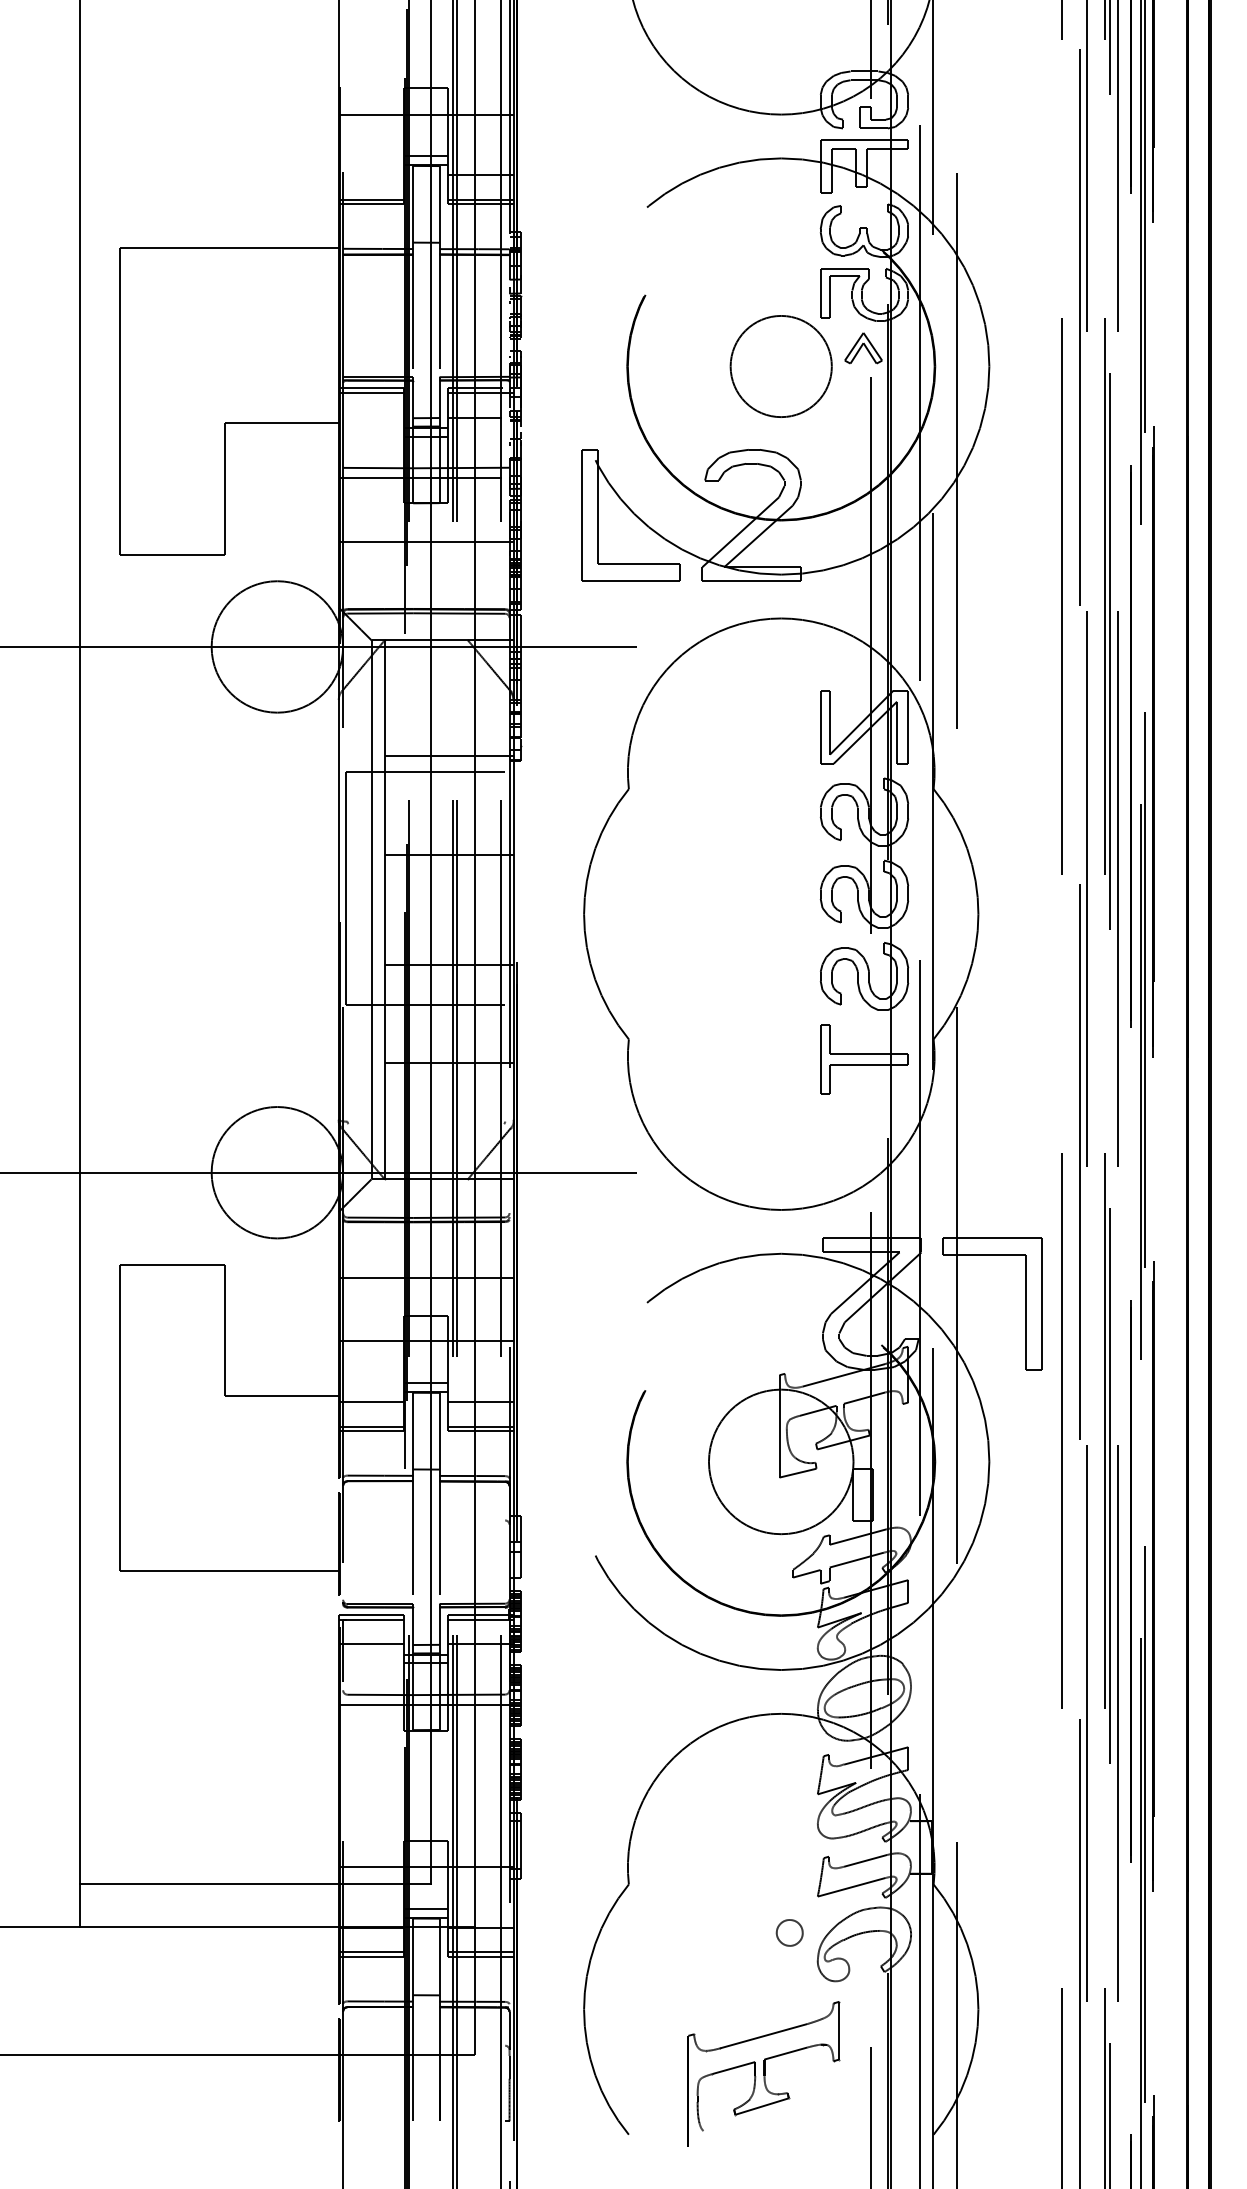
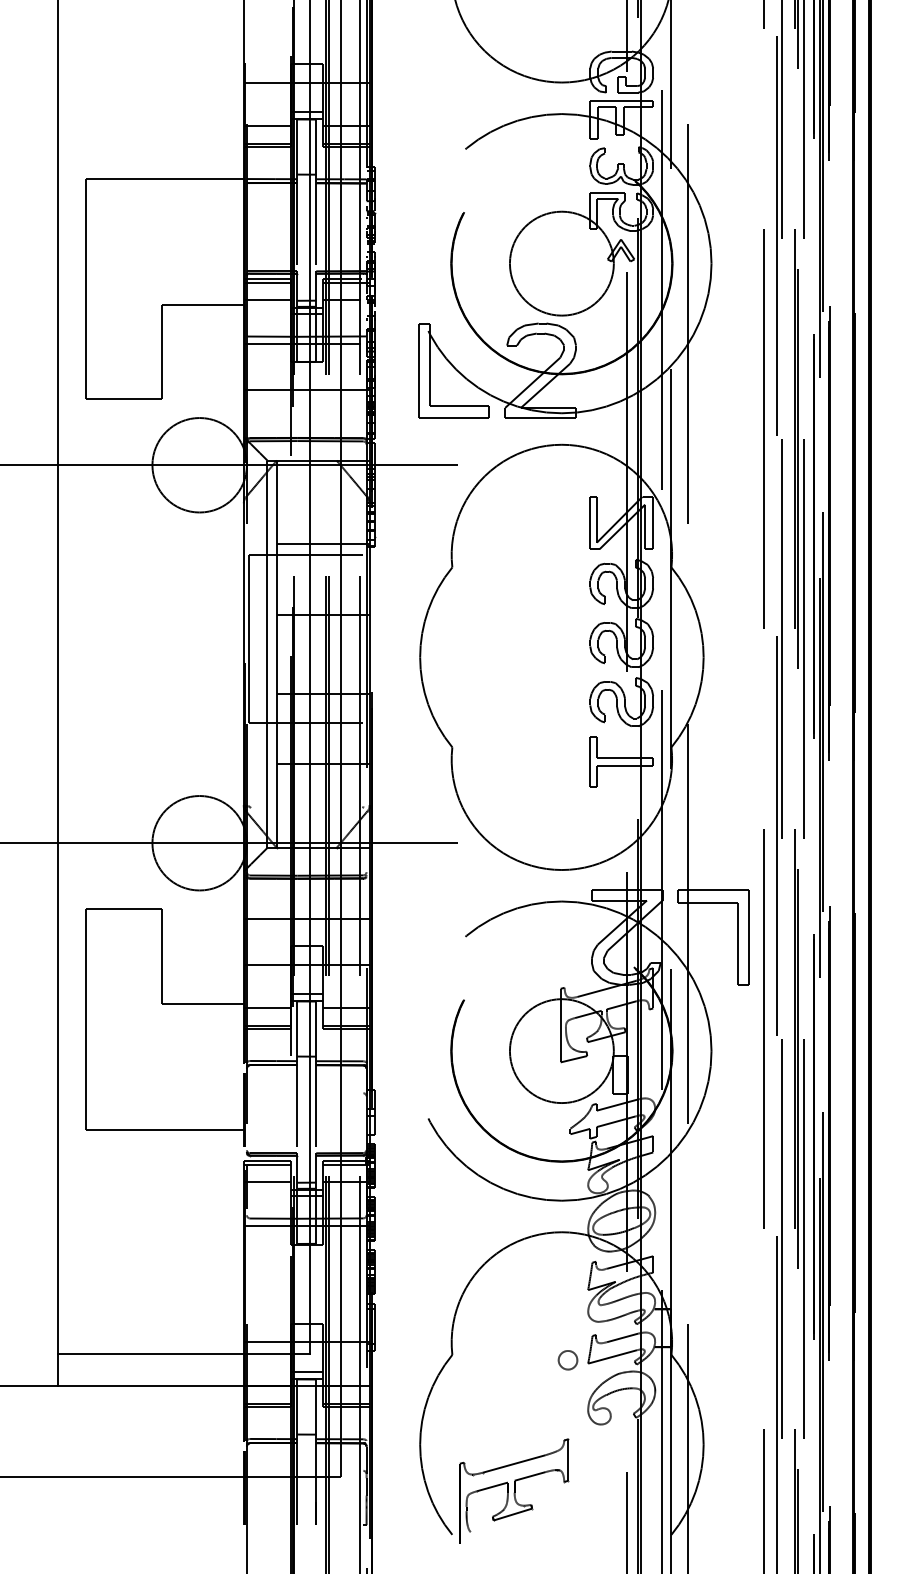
line: (371, 175) -> (267, 126), added
circle: (780, 366) -> (561, 263), size x1.43
line: (371, 417) -> (267, 300), added
part: (789, 1932) -> (567, 1359), moved
part: (763, 2073) -> (513, 1490), moved

